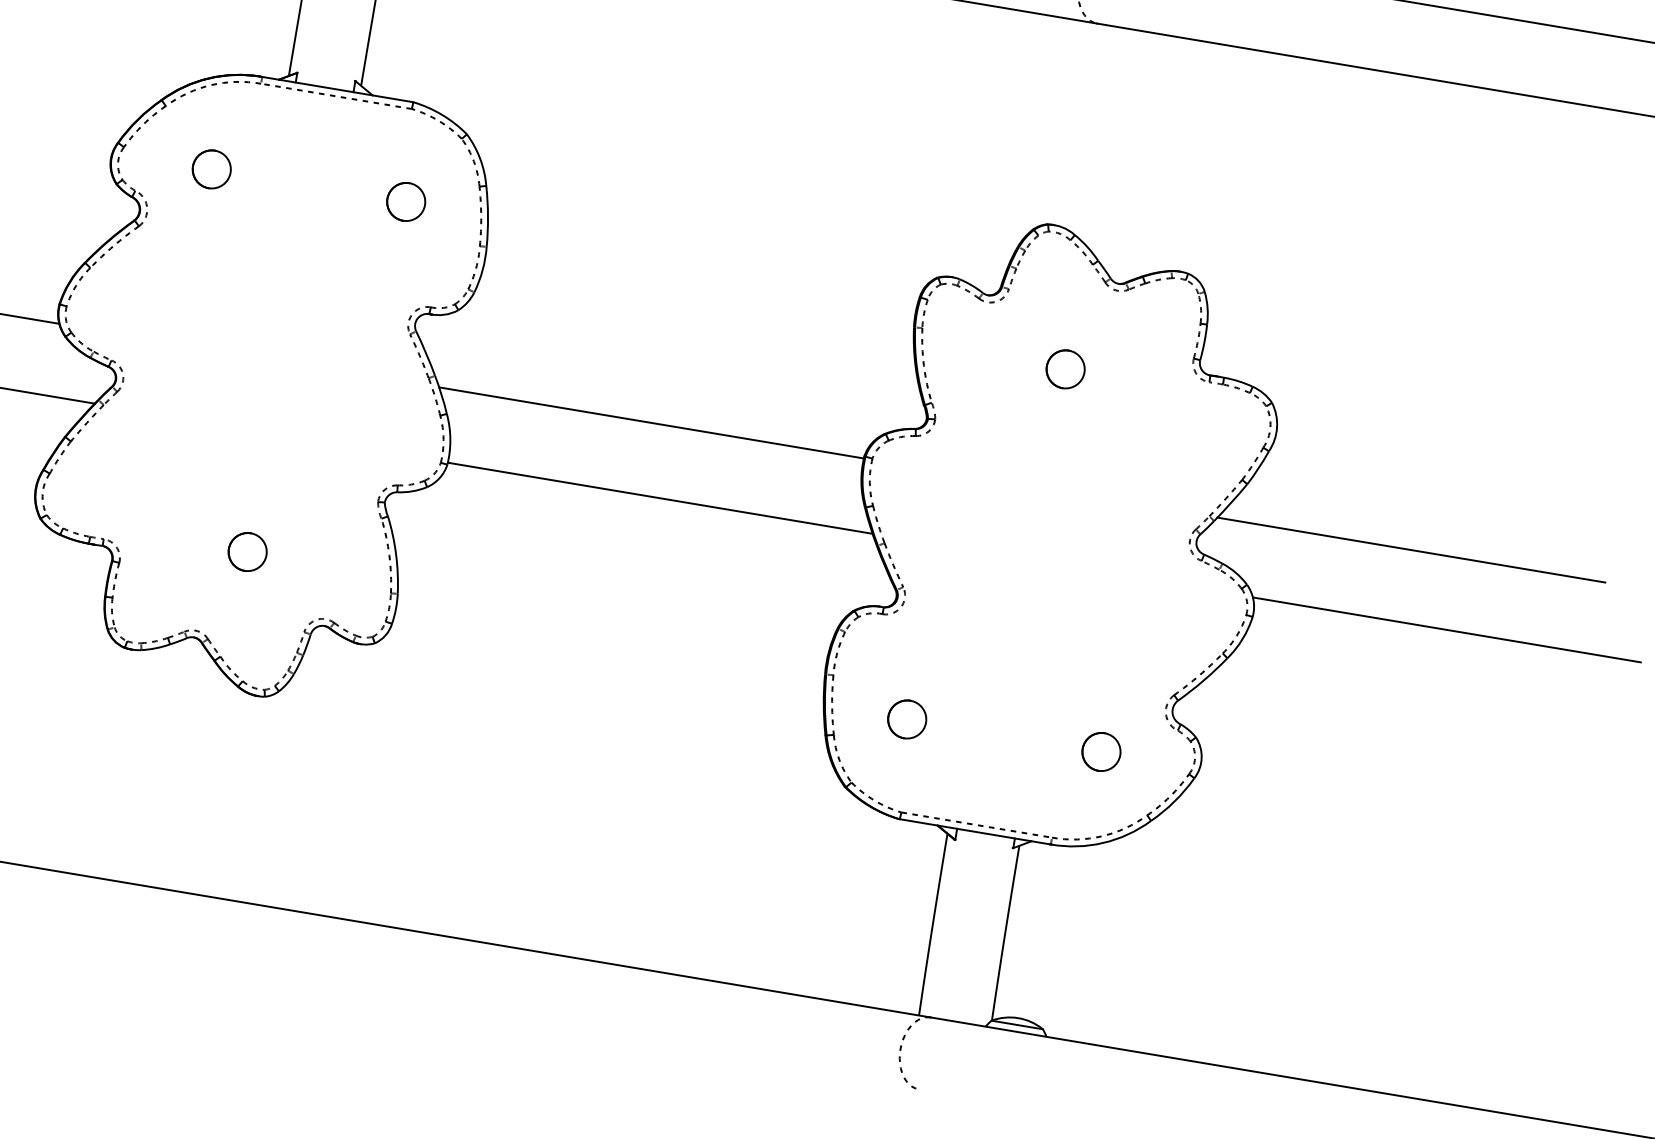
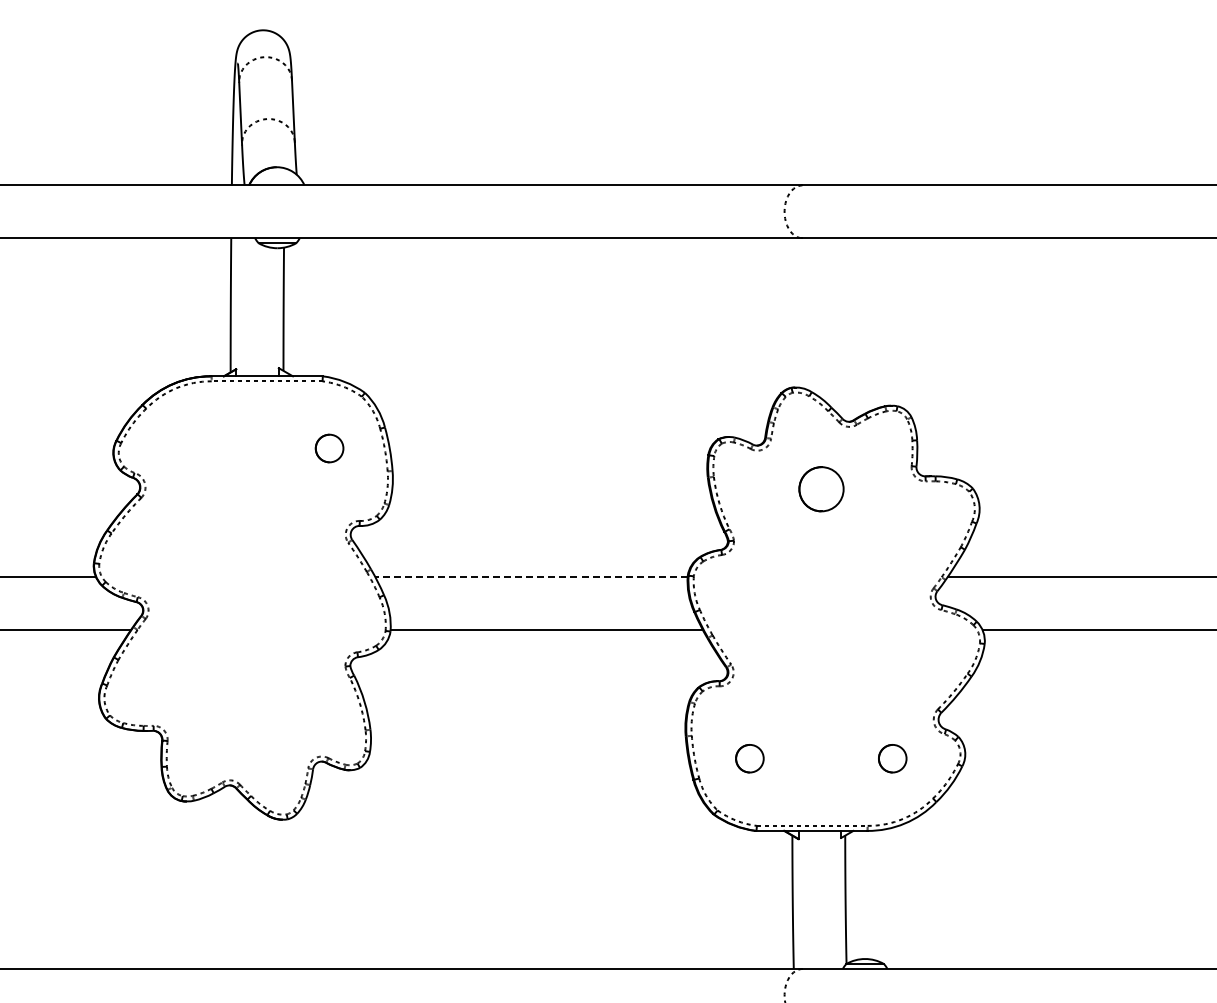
part: (211, 169) -> (186, 448), removed
part: (1064, 369) -> (820, 489), size x1.6
line: (651, 423) -> (531, 577), solid -> dashed
circle: (246, 551) -> (257, 717), removed

